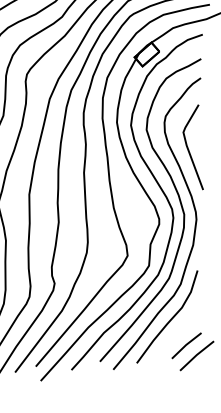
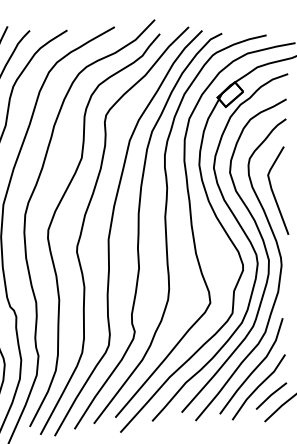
line: (174, 337) -> (258, 387), added

